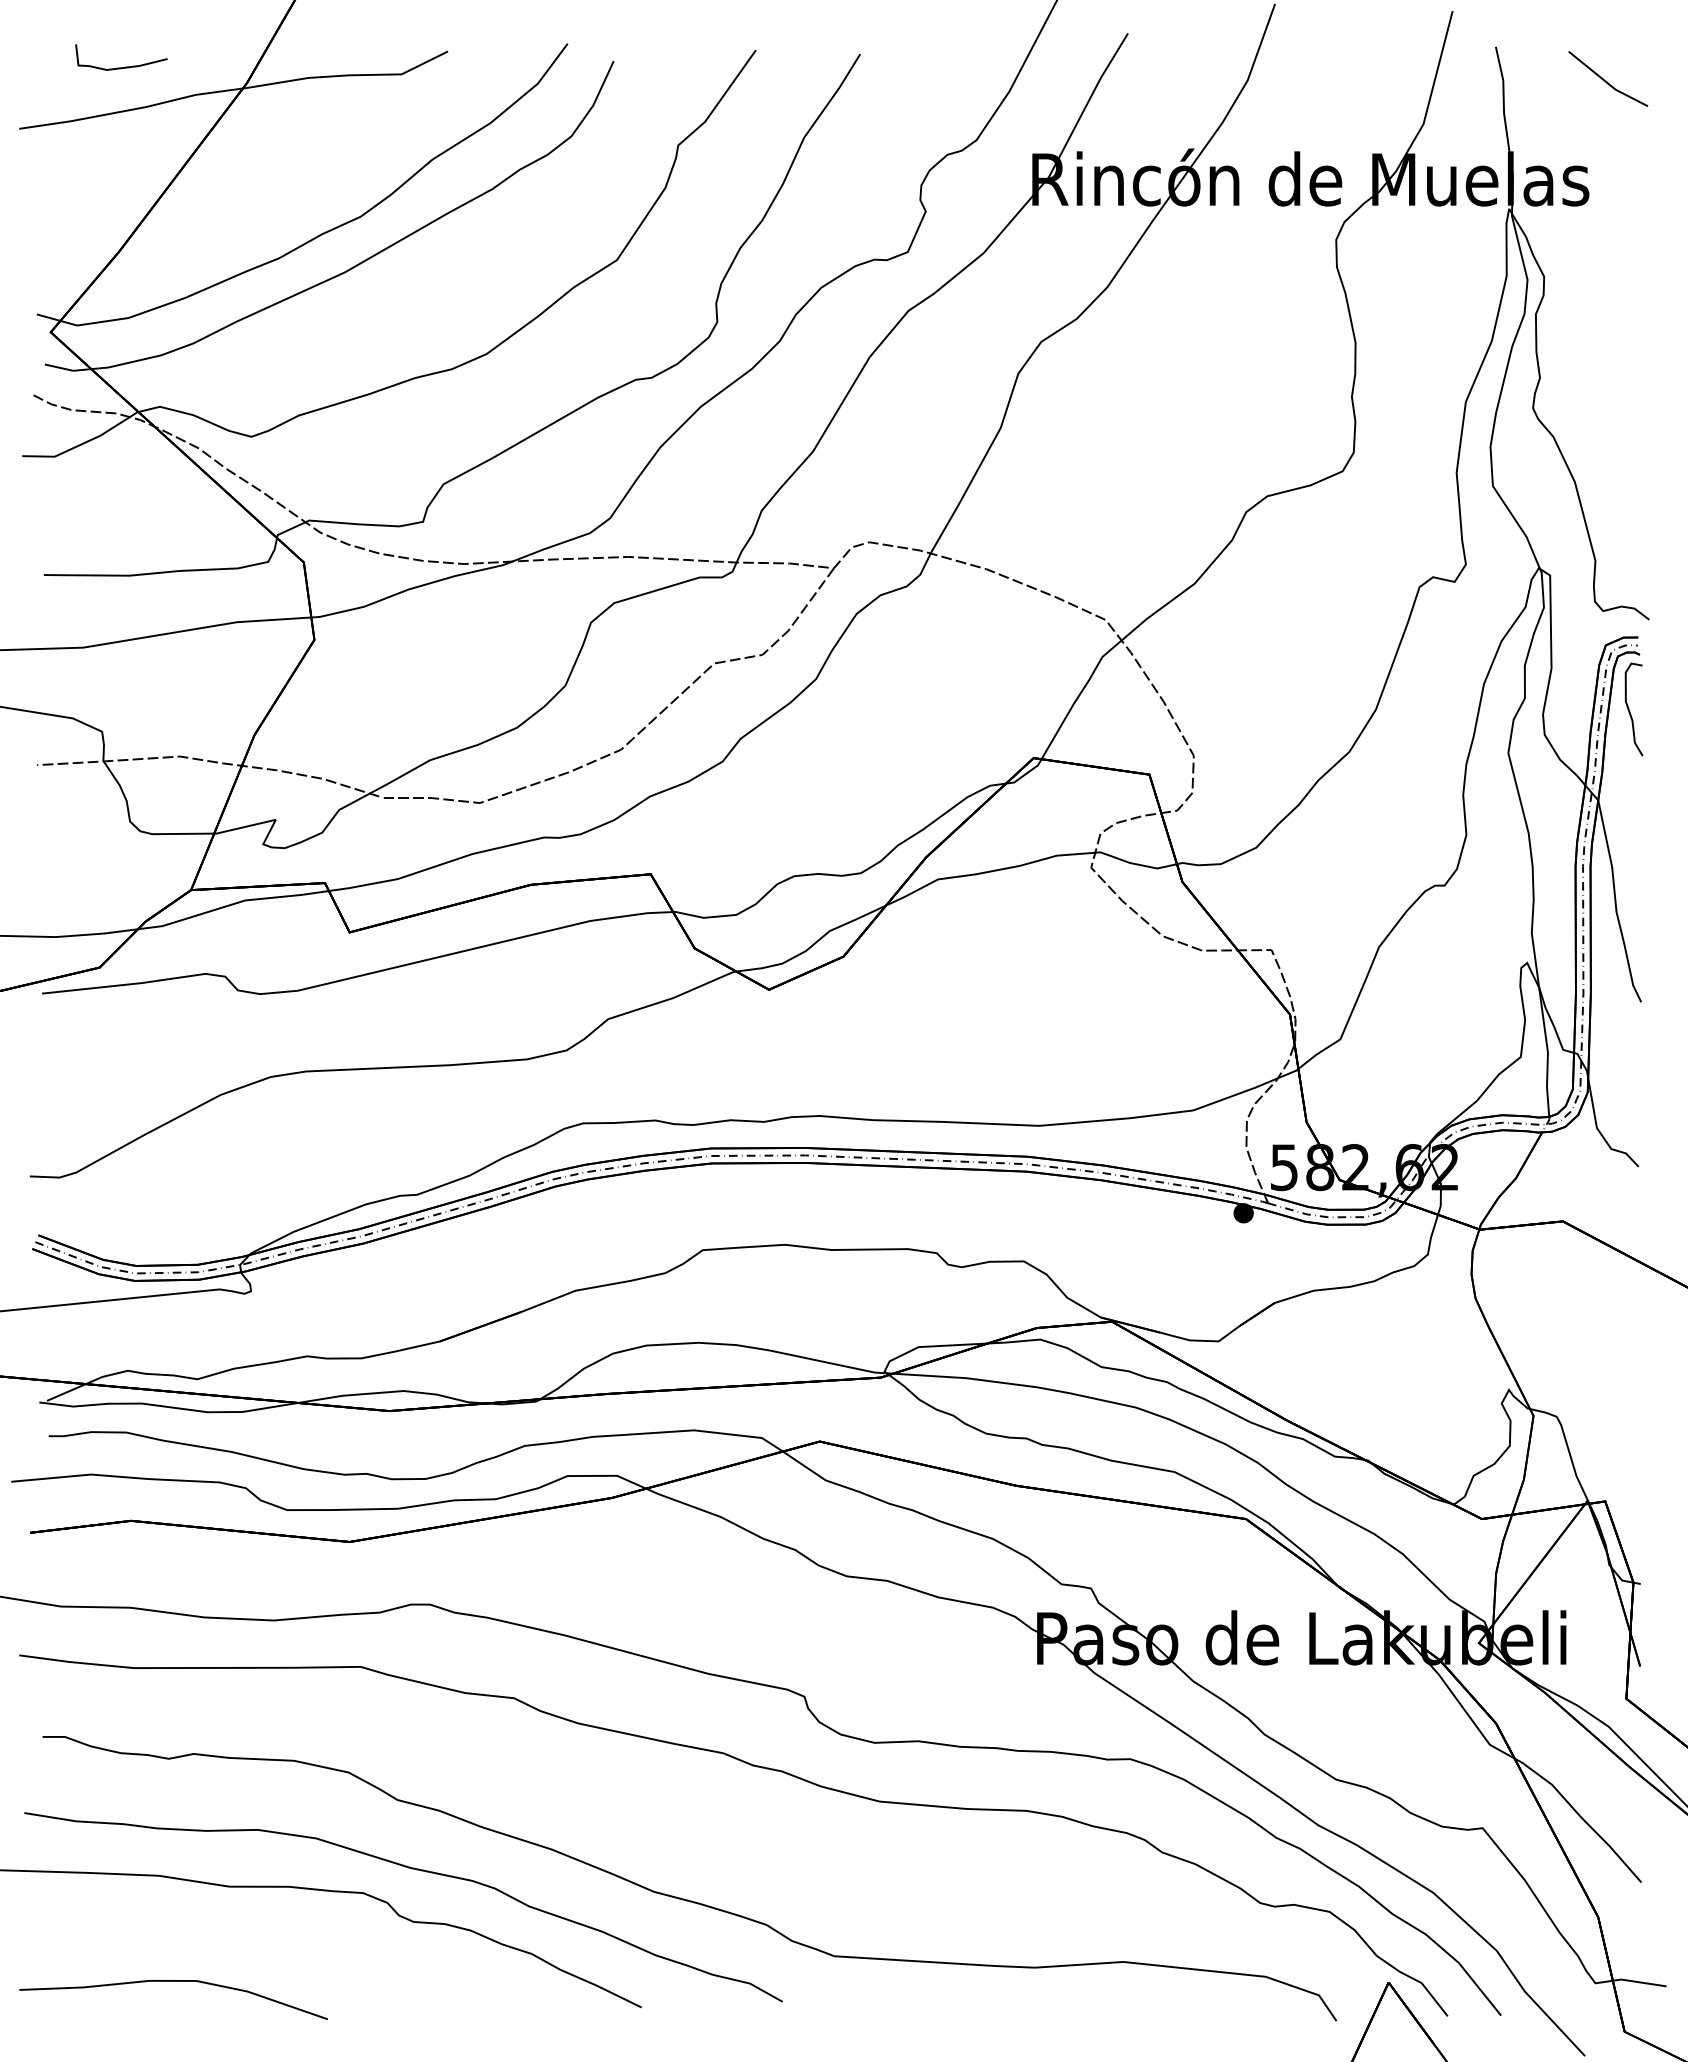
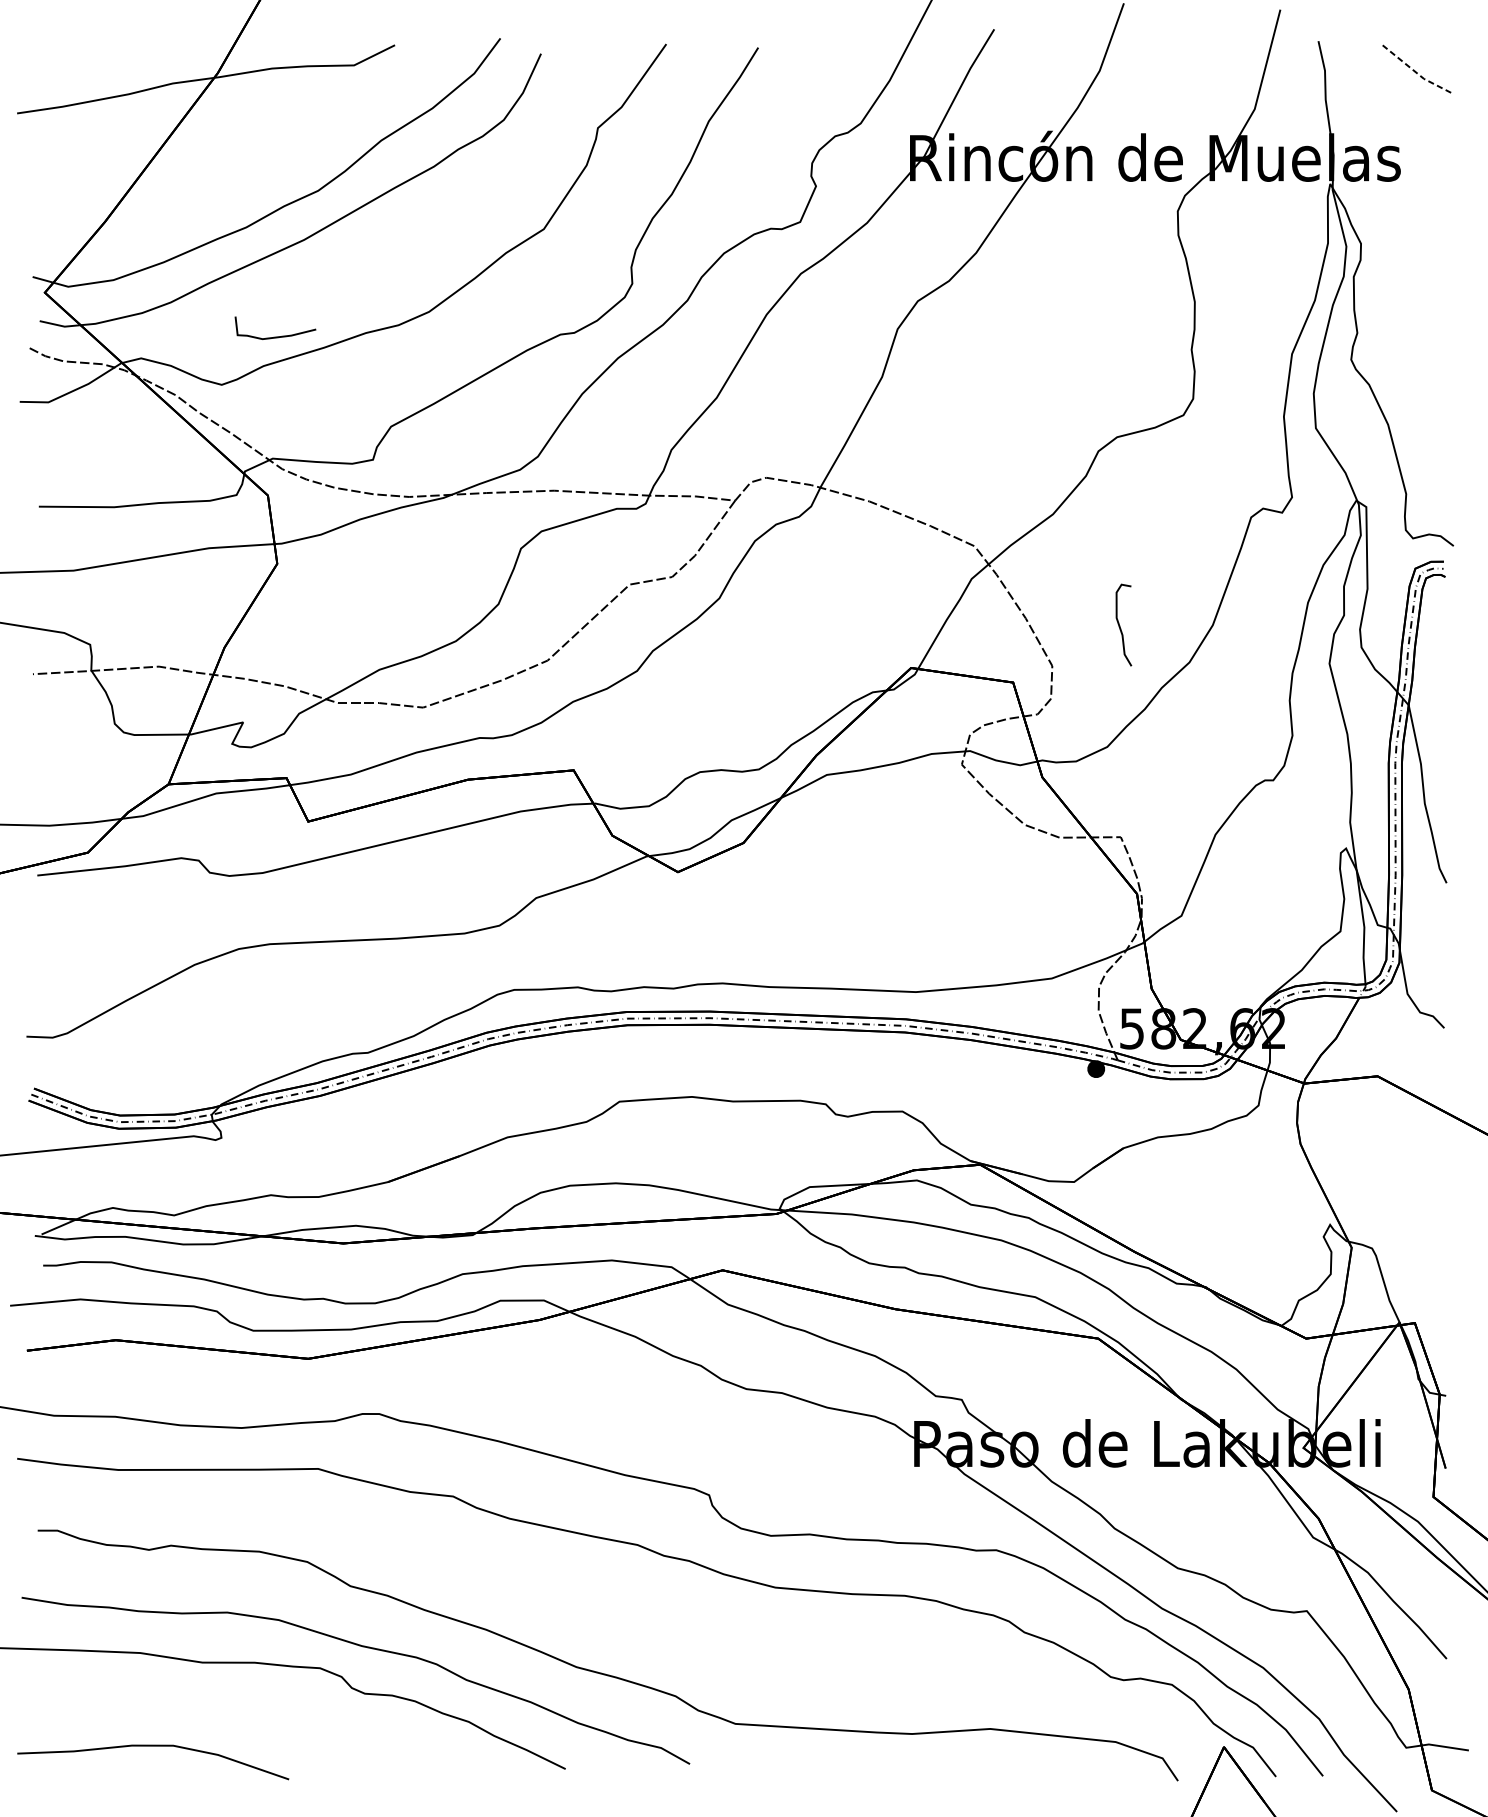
curve: (124, 66) -> (278, 336), moved
line: (1607, 82) -> (1416, 72), solid -> dashed
curve: (1630, 711) -> (1120, 626), moved

